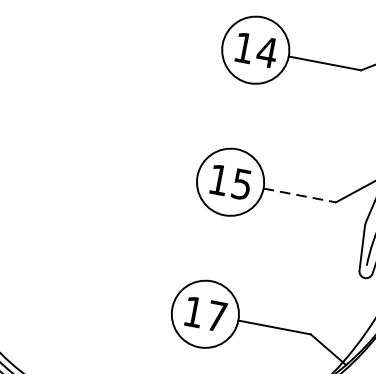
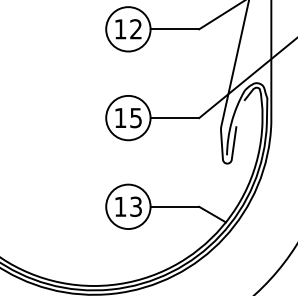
text: (266, 52) -> (135, 29), 14 -> 12
line: (300, 196) -> (175, 118), dashed -> solid
text: (216, 315) -> (135, 206), 17 -> 13

